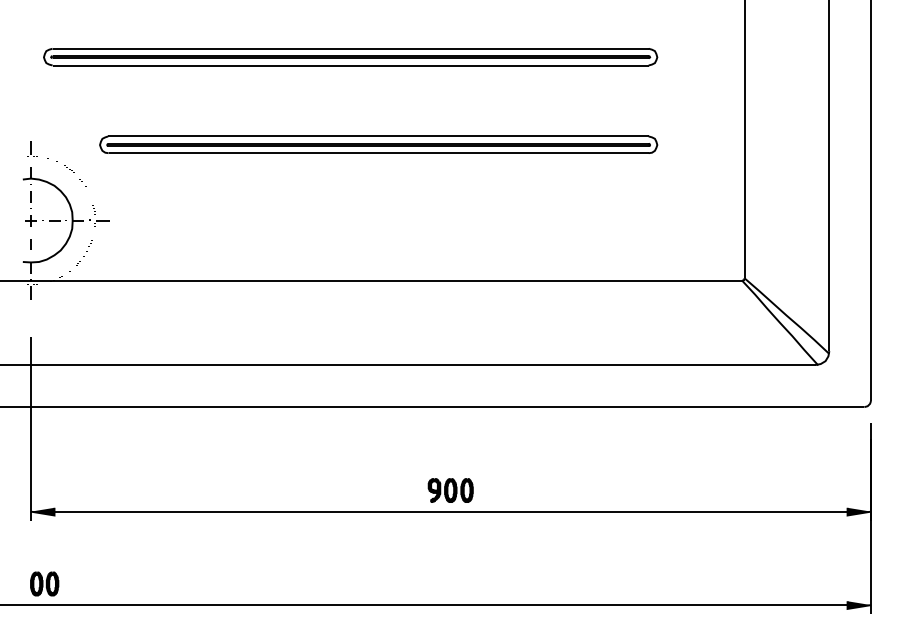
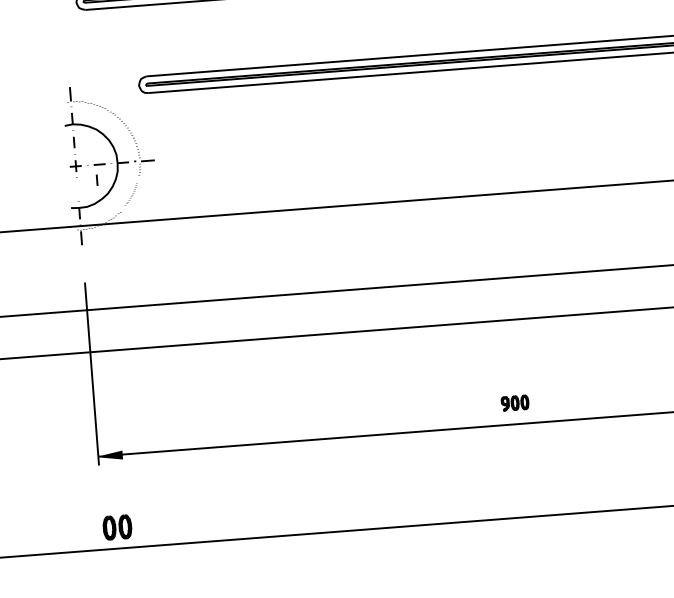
line: (30, 244) -> (96, 180), moved
part: (84, 252) -> (131, 193), size x0.7
part: (450, 490) -> (514, 403), size x0.6

